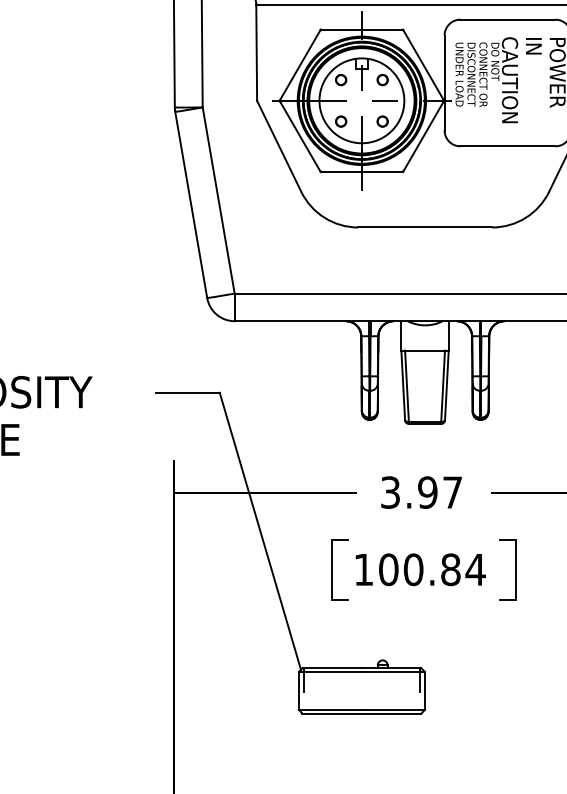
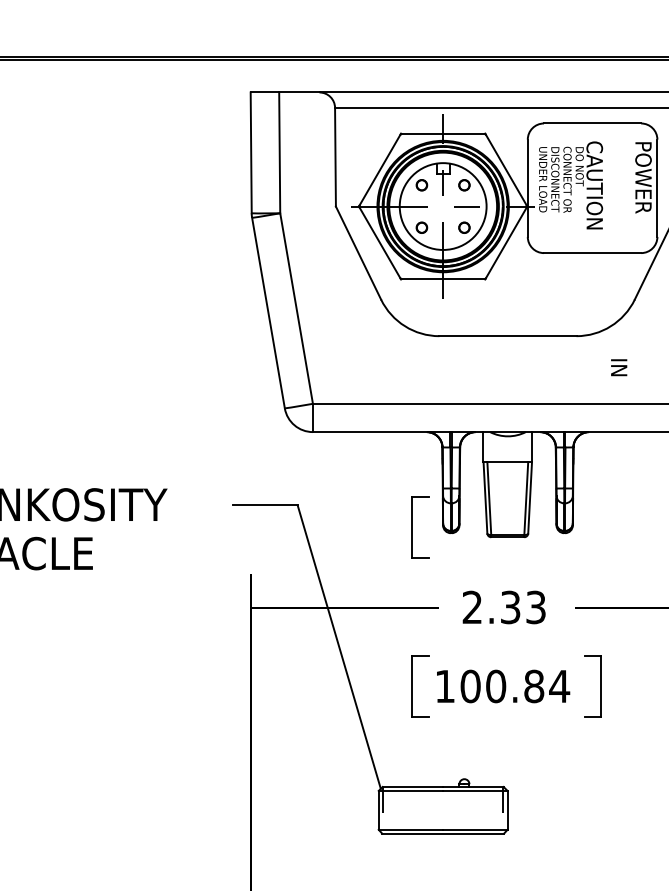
text: (534, 46) -> (619, 367), moved
part: (331, 414) -> (412, 527), added
text: (420, 492) -> (503, 607), 3.97 -> 2.33

